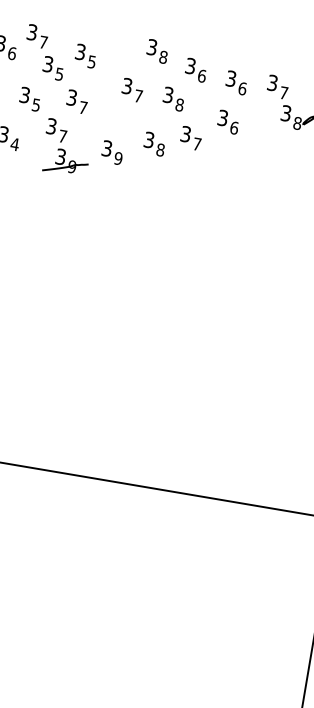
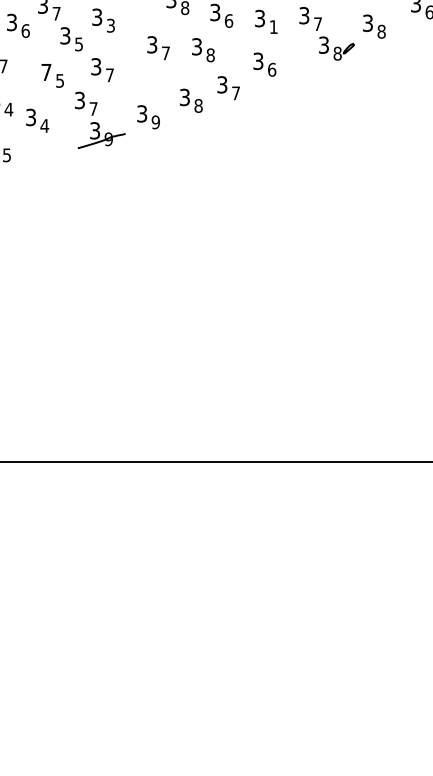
text: (91, 60) -> (110, 24), 5 -> 3
text: (242, 89) -> (273, 27), 6 -> 1
text: (24, 95) -> (46, 72), 3 -> 7

